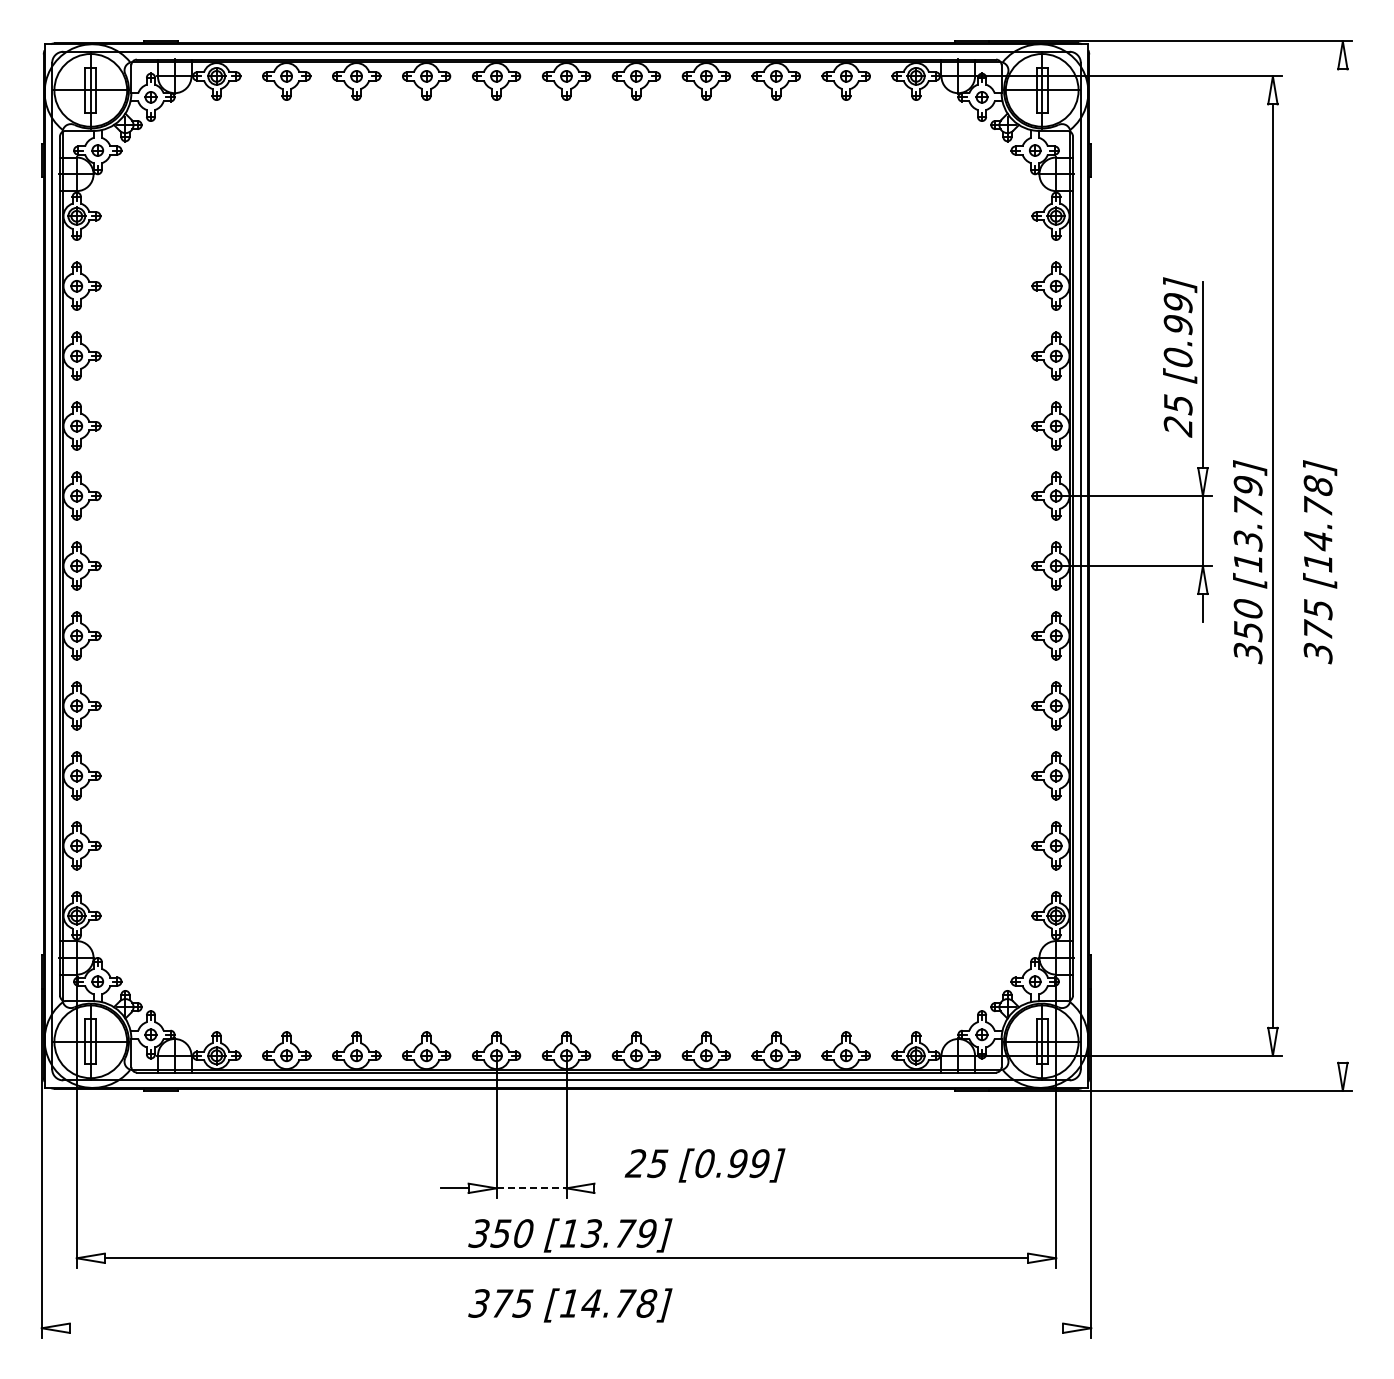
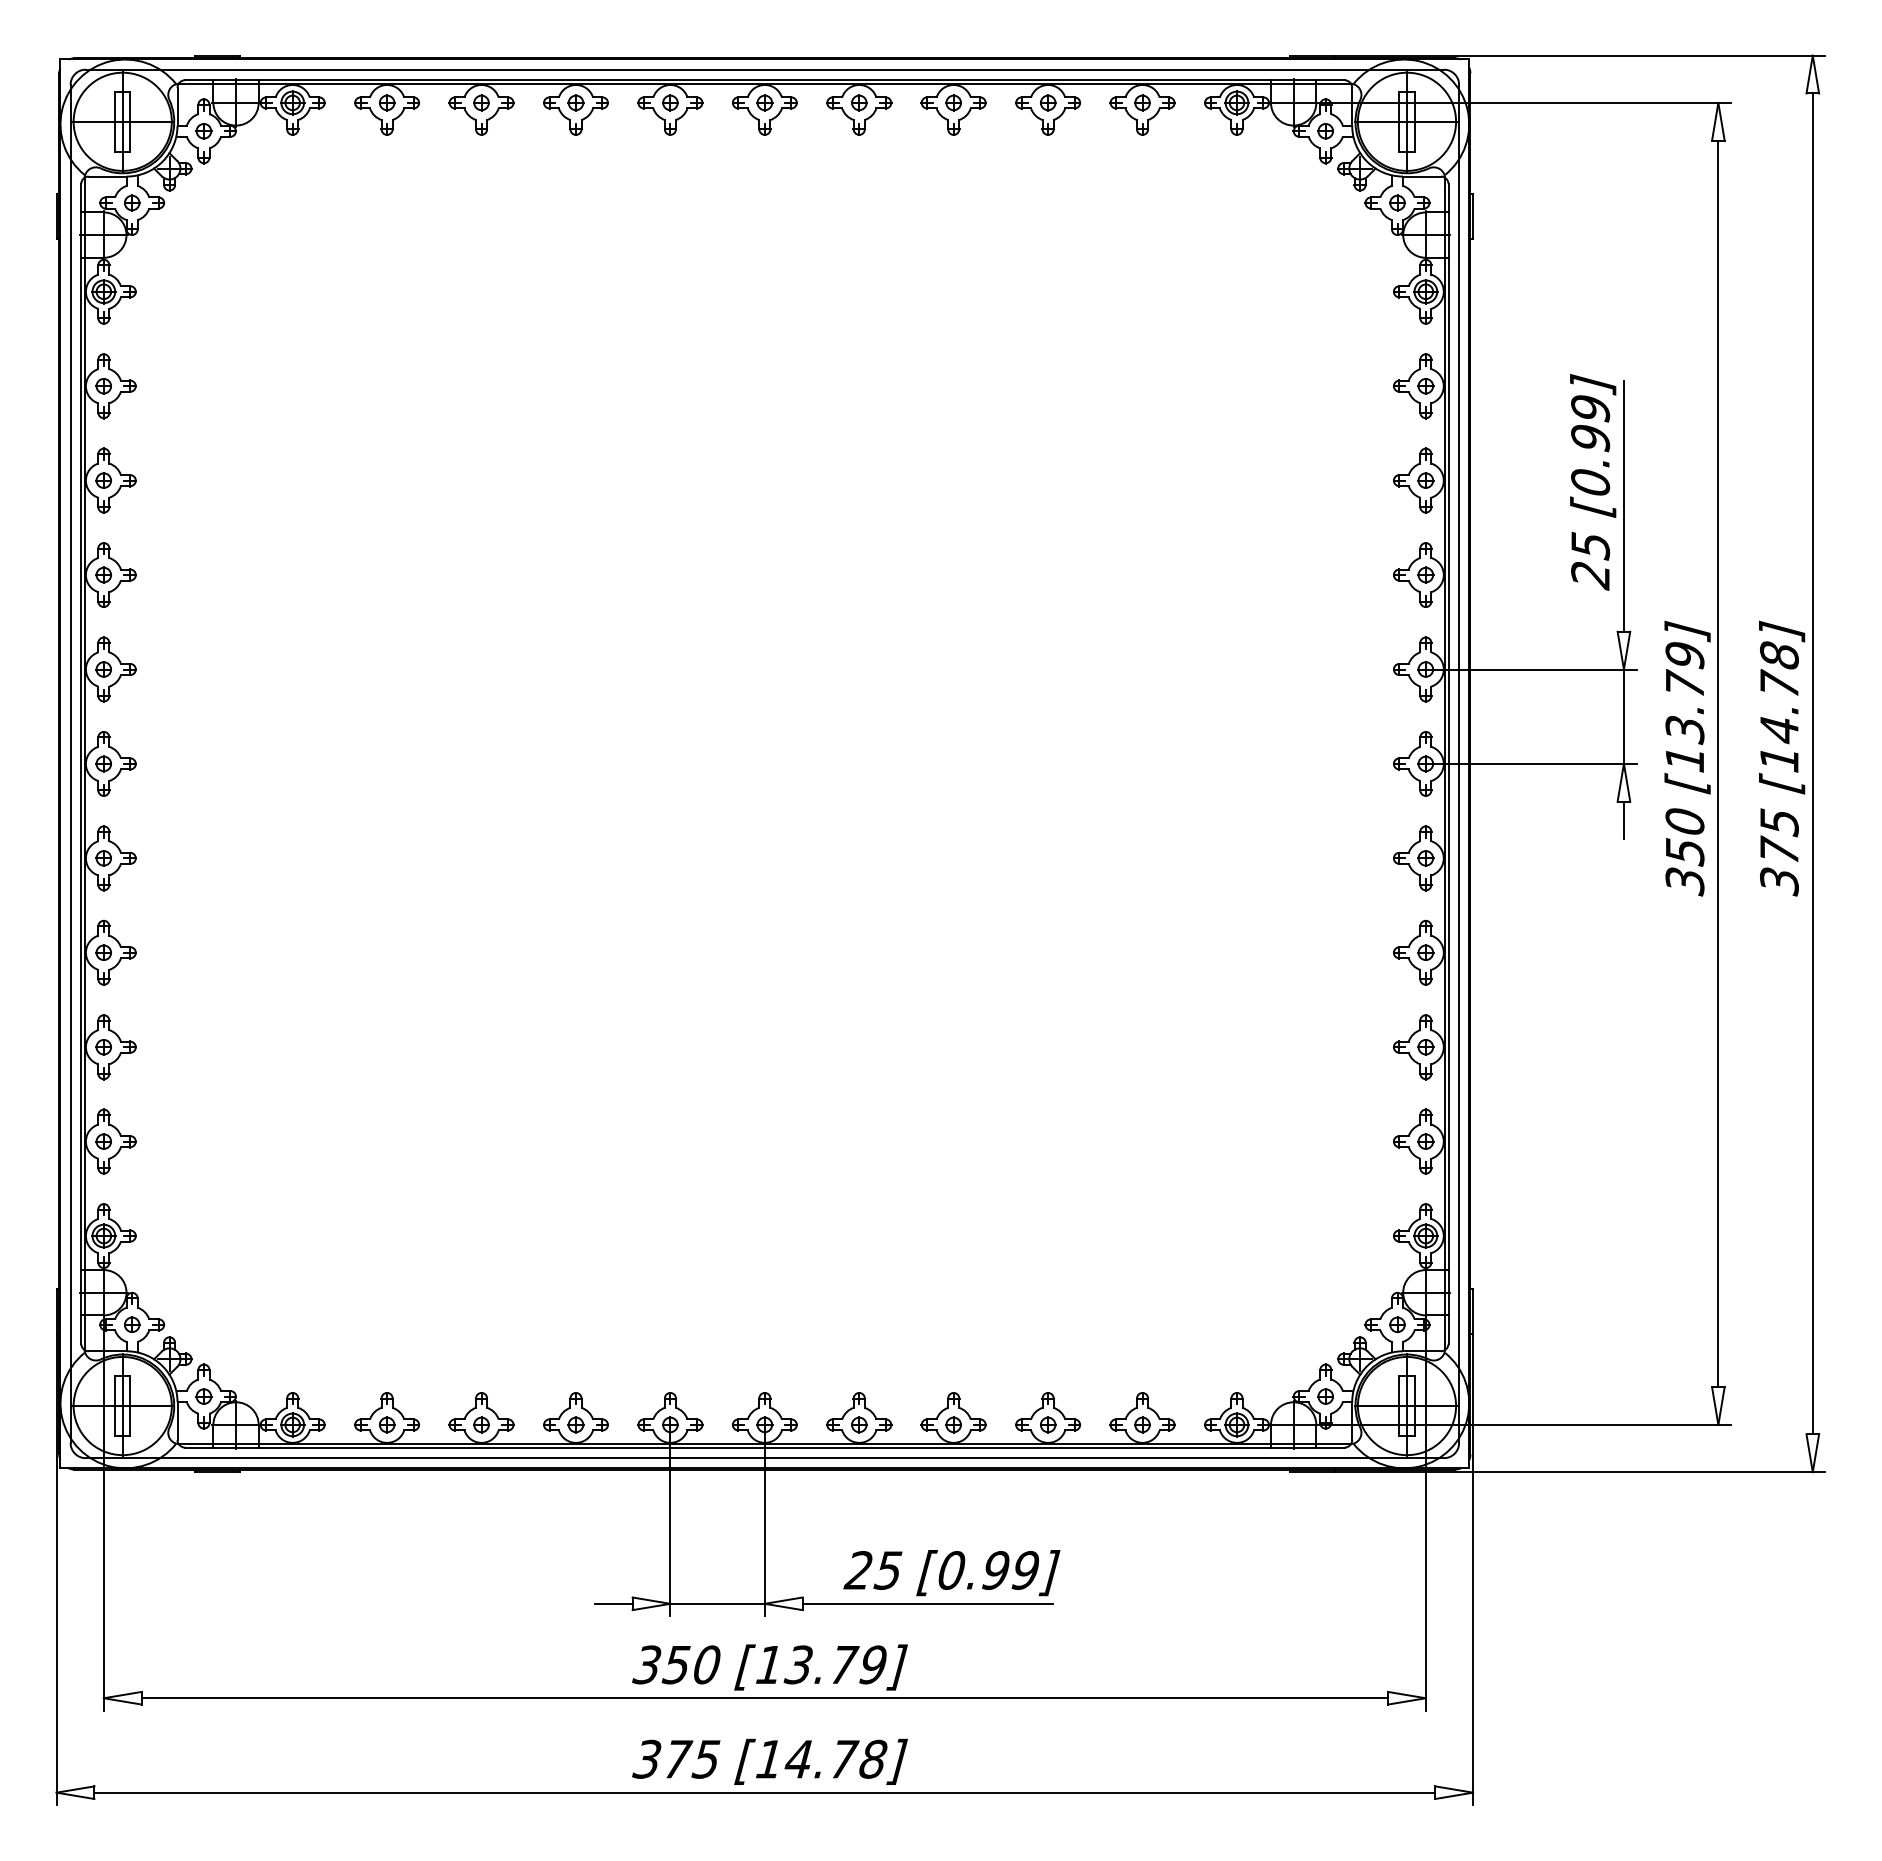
line: (1342, 565) -> (1812, 763), added
line: (531, 1188) -> (717, 1604), dashed -> solid
line: (687, 1188) -> (928, 1604), added
line: (566, 1328) -> (764, 1793), added

